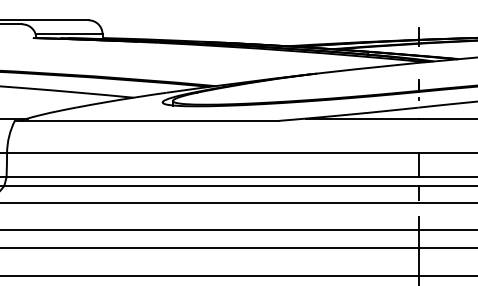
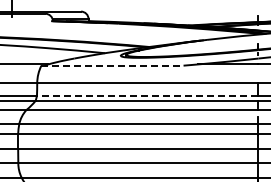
line: (147, 120) -> (112, 65), solid -> dashed
line: (212, 176) -> (147, 95), solid -> dashed

